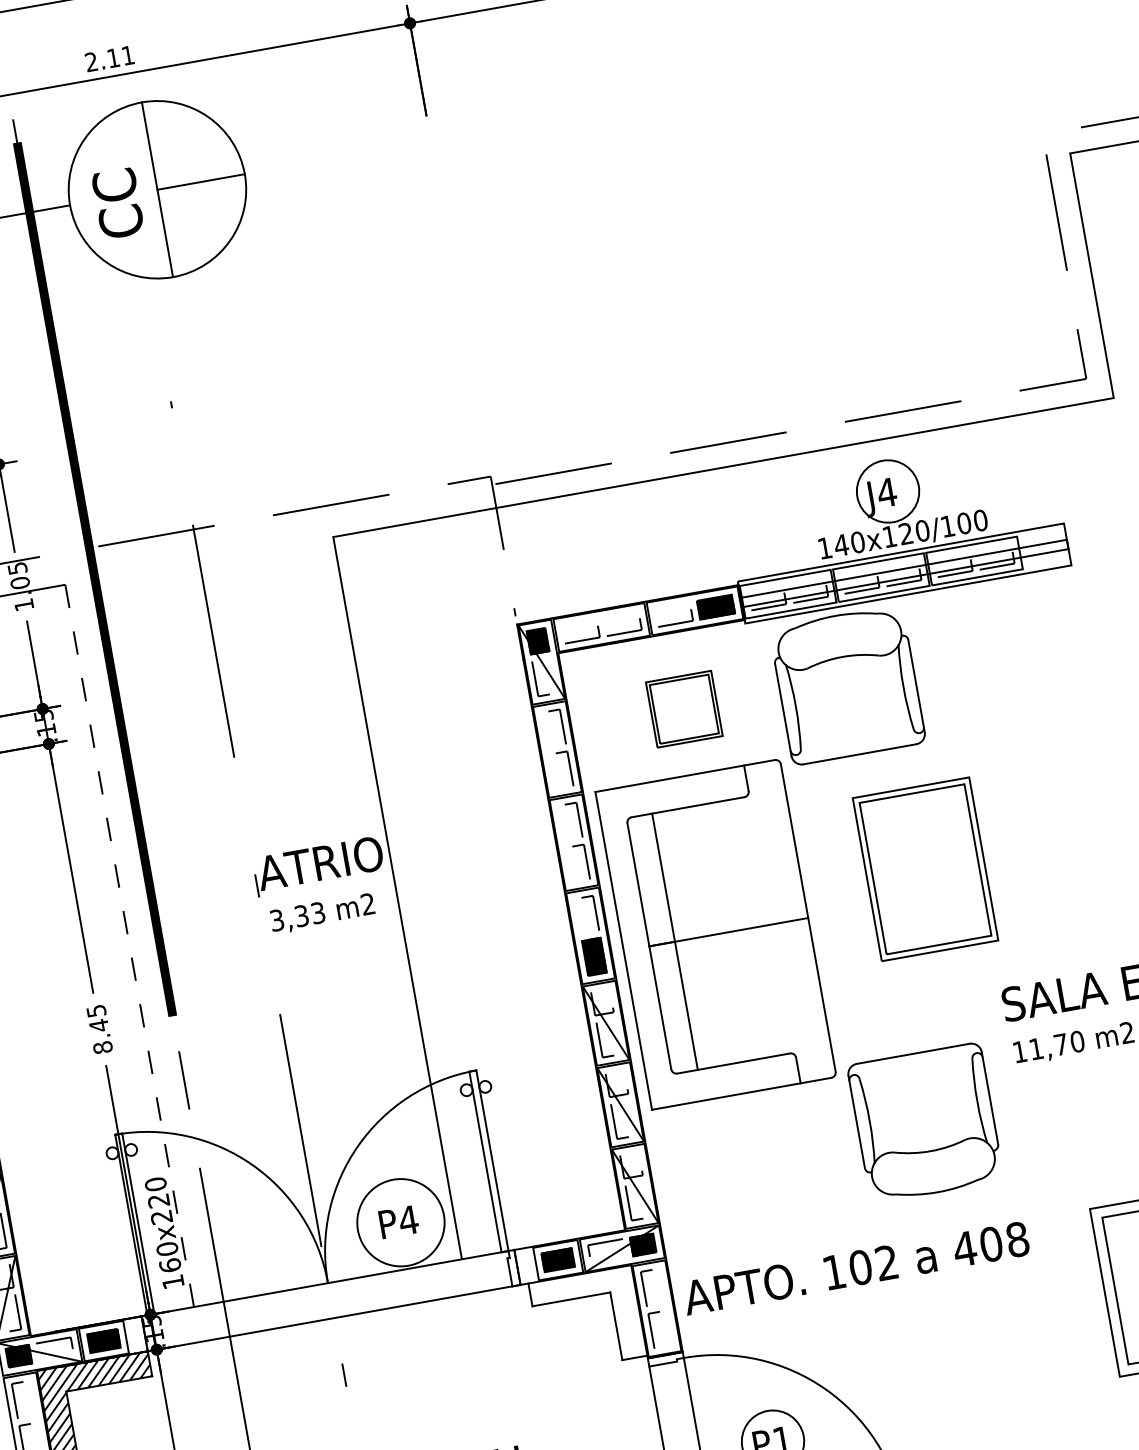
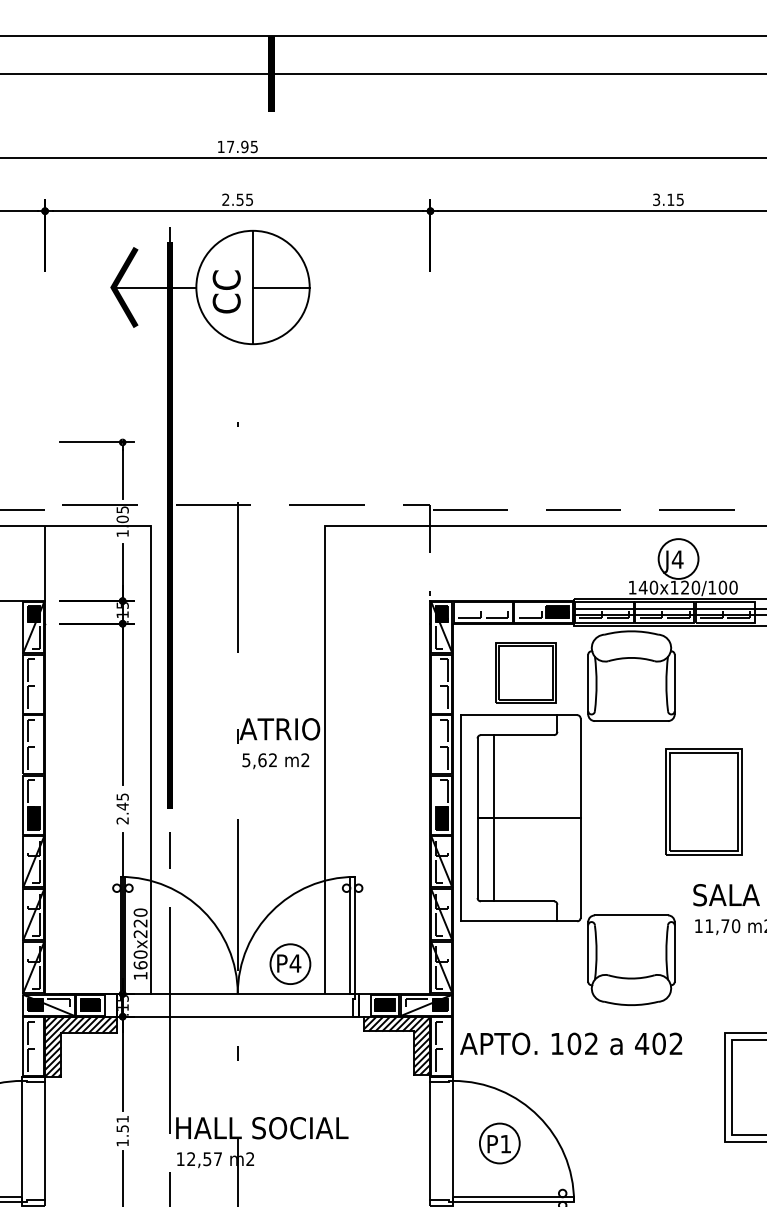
text: (120, 56) -> (244, 199), 2.11 -> 2.55
part: (683, 708) -> (525, 672), size x1.43
part: (924, 869) -> (703, 801), moved
text: (297, 917) -> (259, 760), 3,33 -> 5,62
line: (129, 945) -> (150, 759), dashed -> solid
text: (102, 1047) -> (122, 820), 8.45 -> 2.45
circle: (401, 1223) -> (290, 964), size x0.71
text: (1016, 1239) -> (675, 1043), 408 -> 402
hatch: (586, 1318) -> (396, 1045), added

